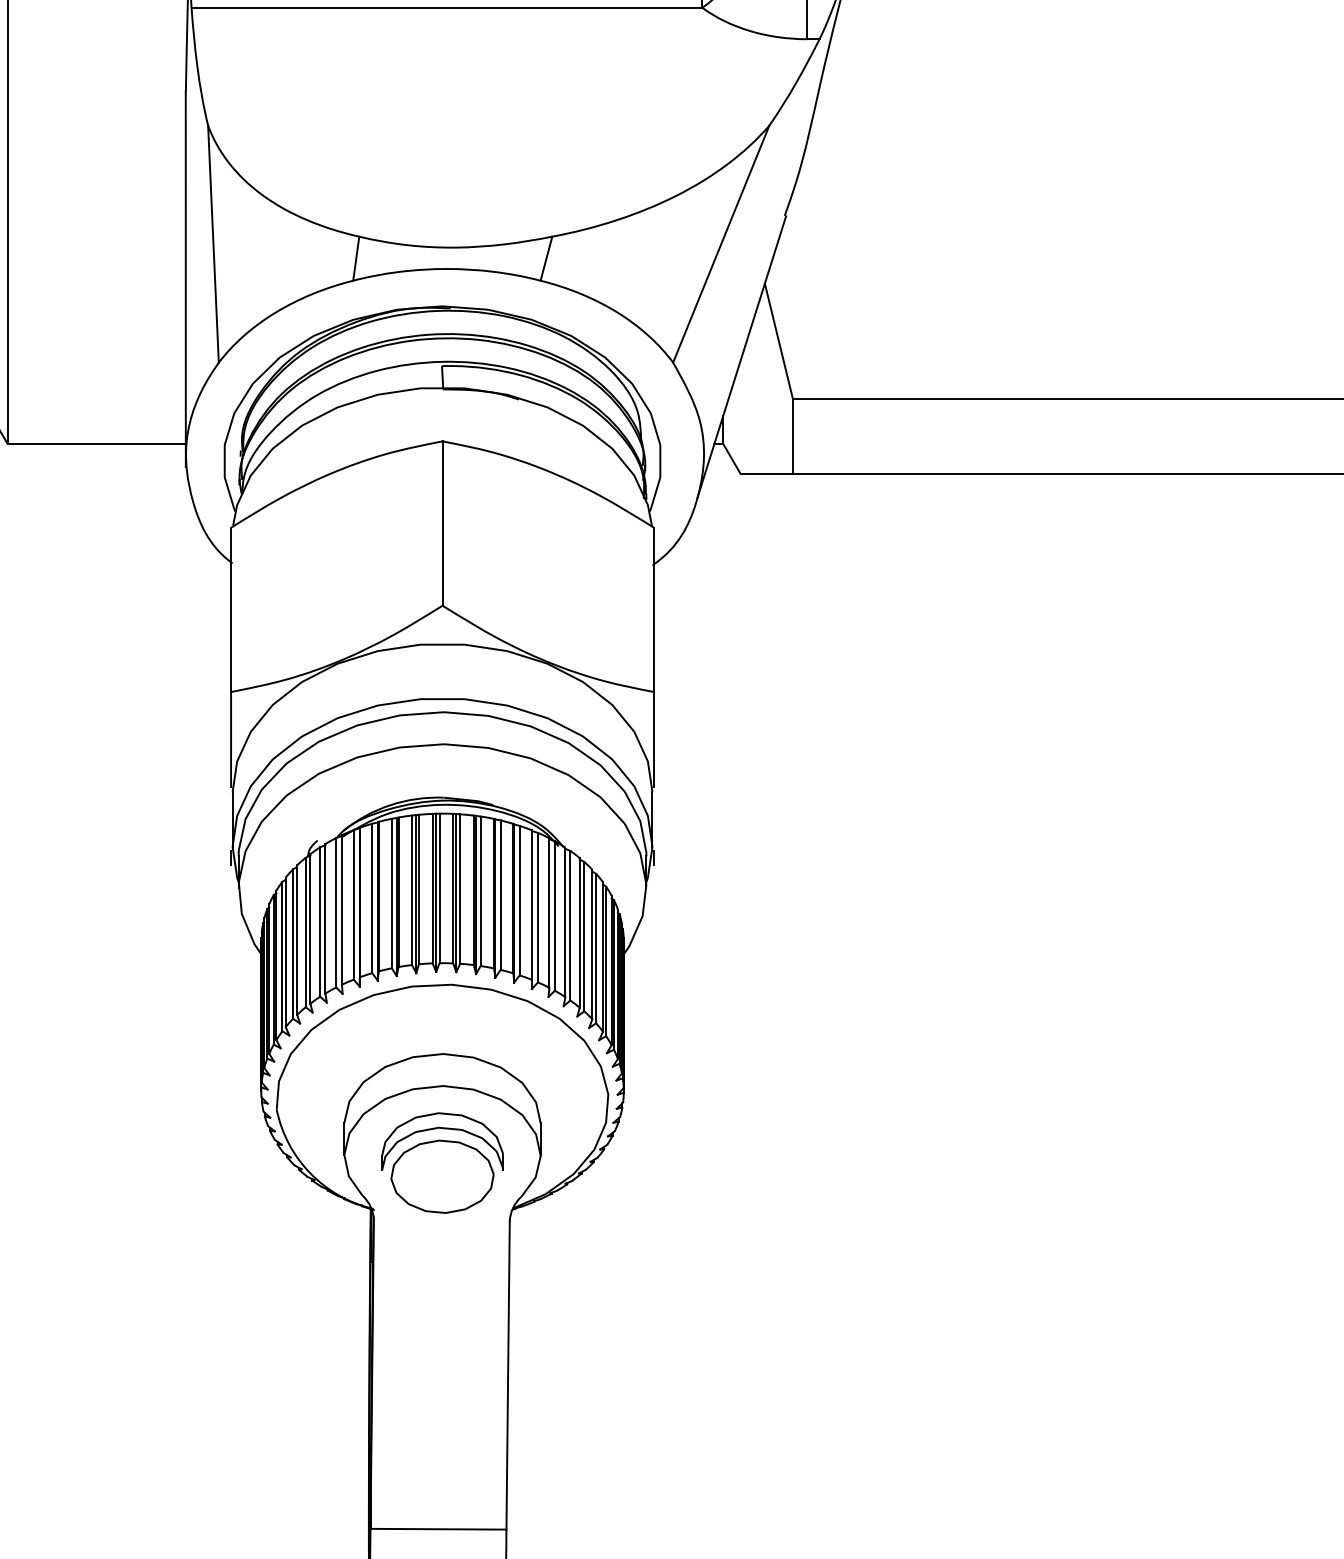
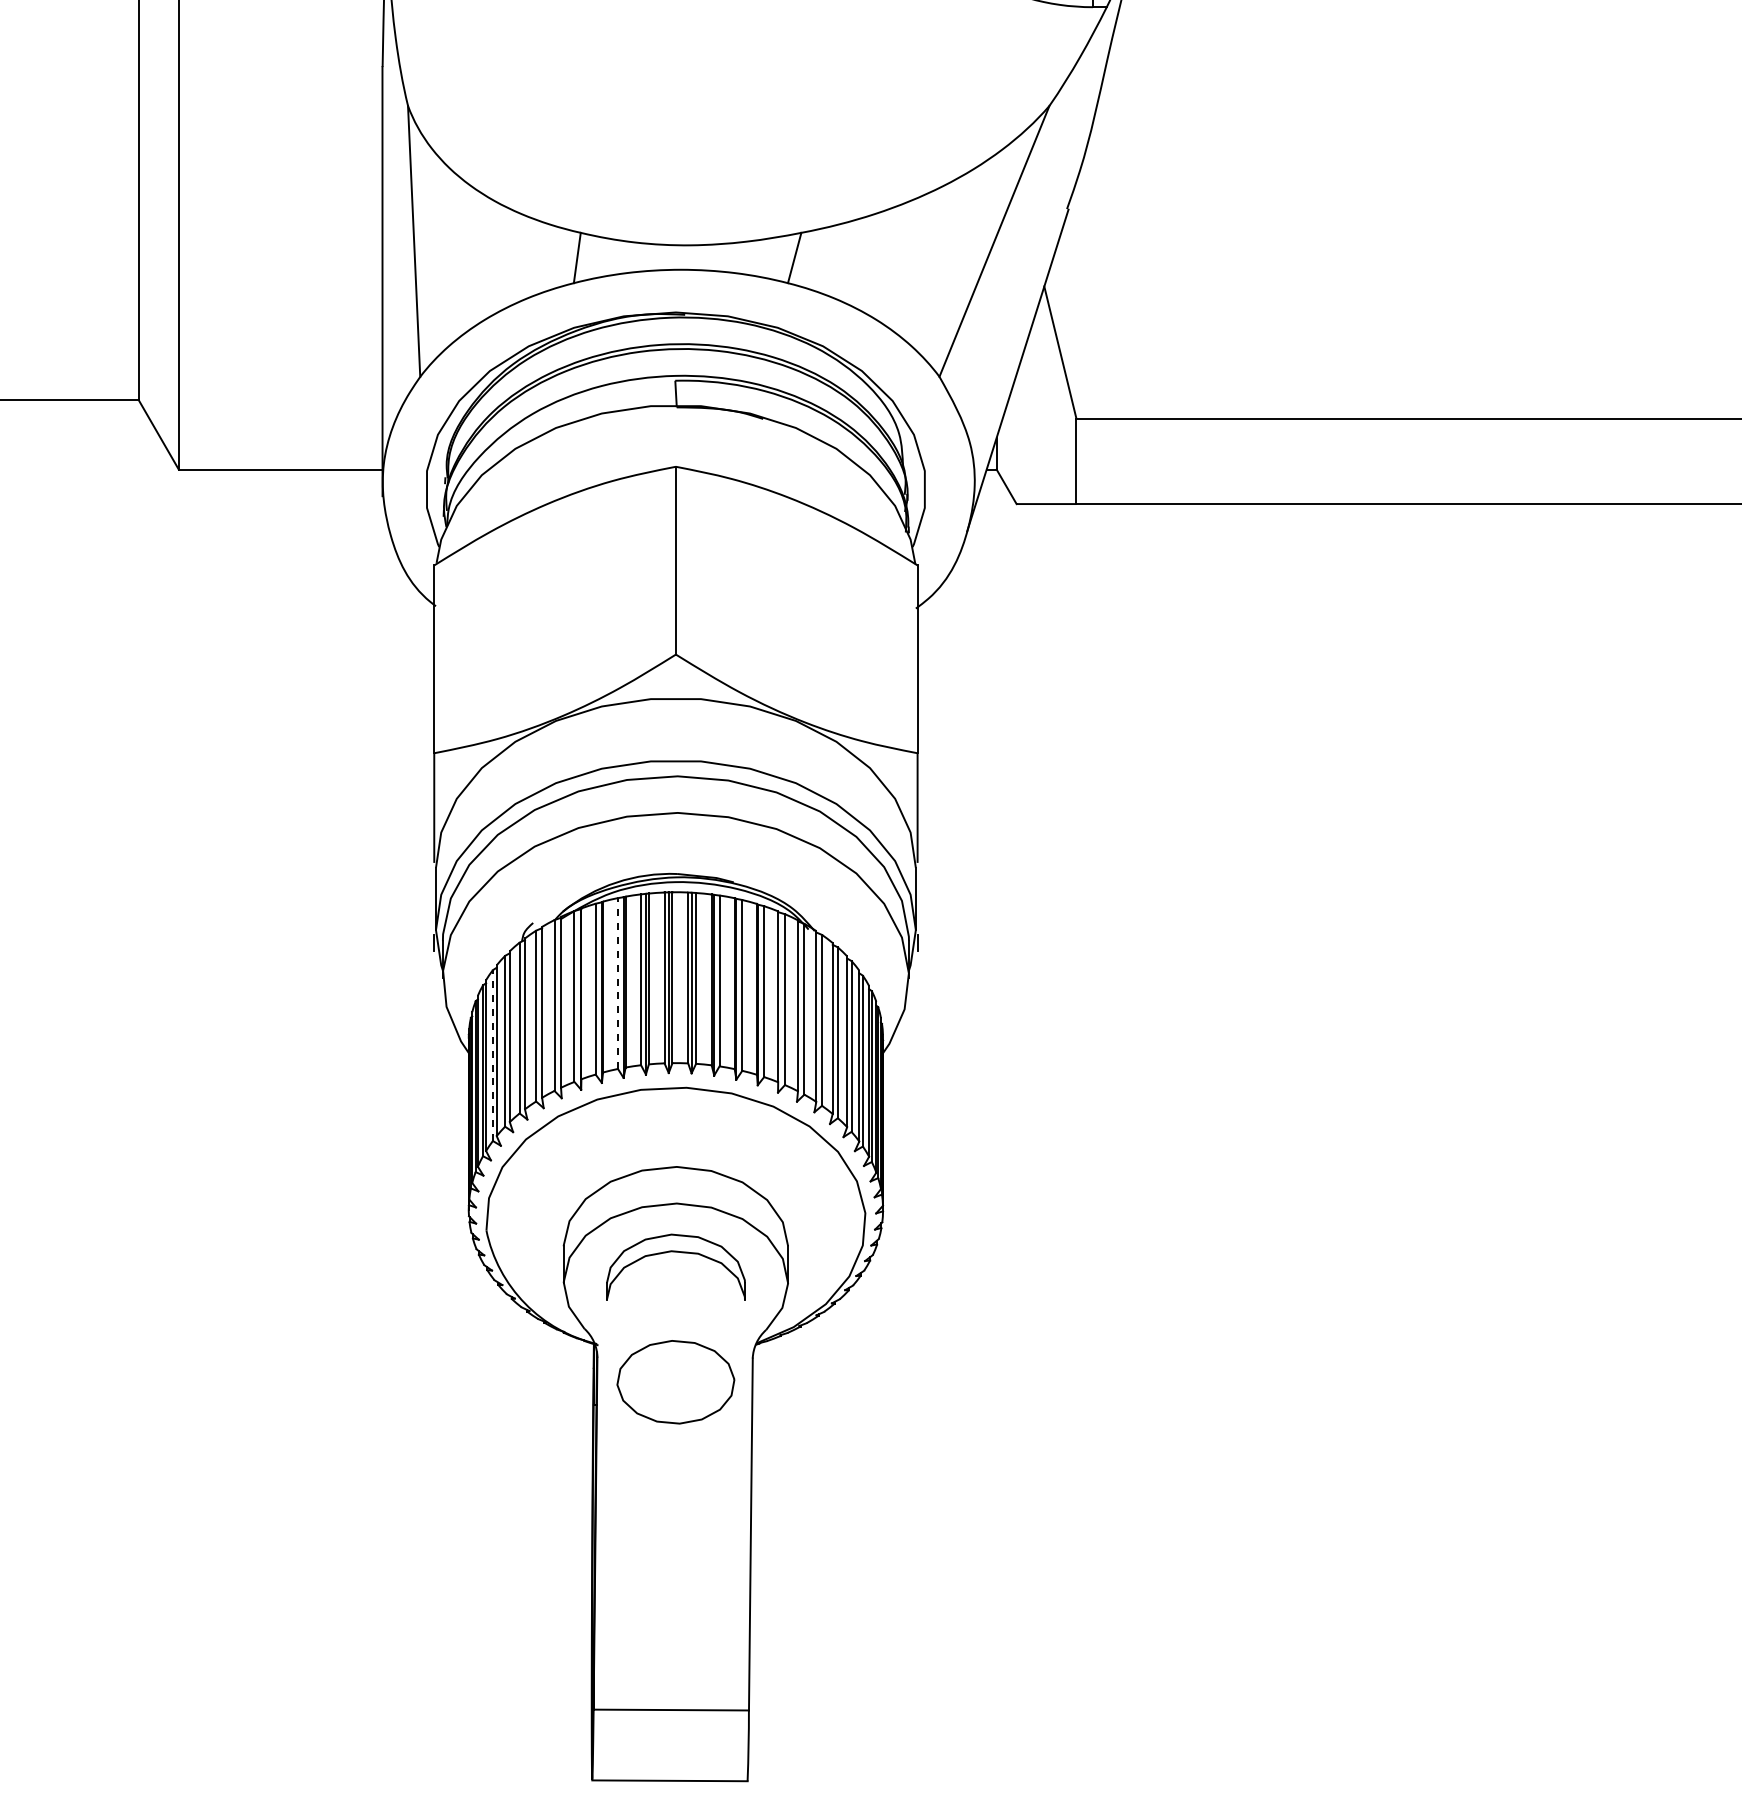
line: (392, 893) -> (618, 983), solid -> dashed
line: (282, 956) -> (492, 1055), solid -> dashed
part: (442, 1177) -> (675, 1382), moved

